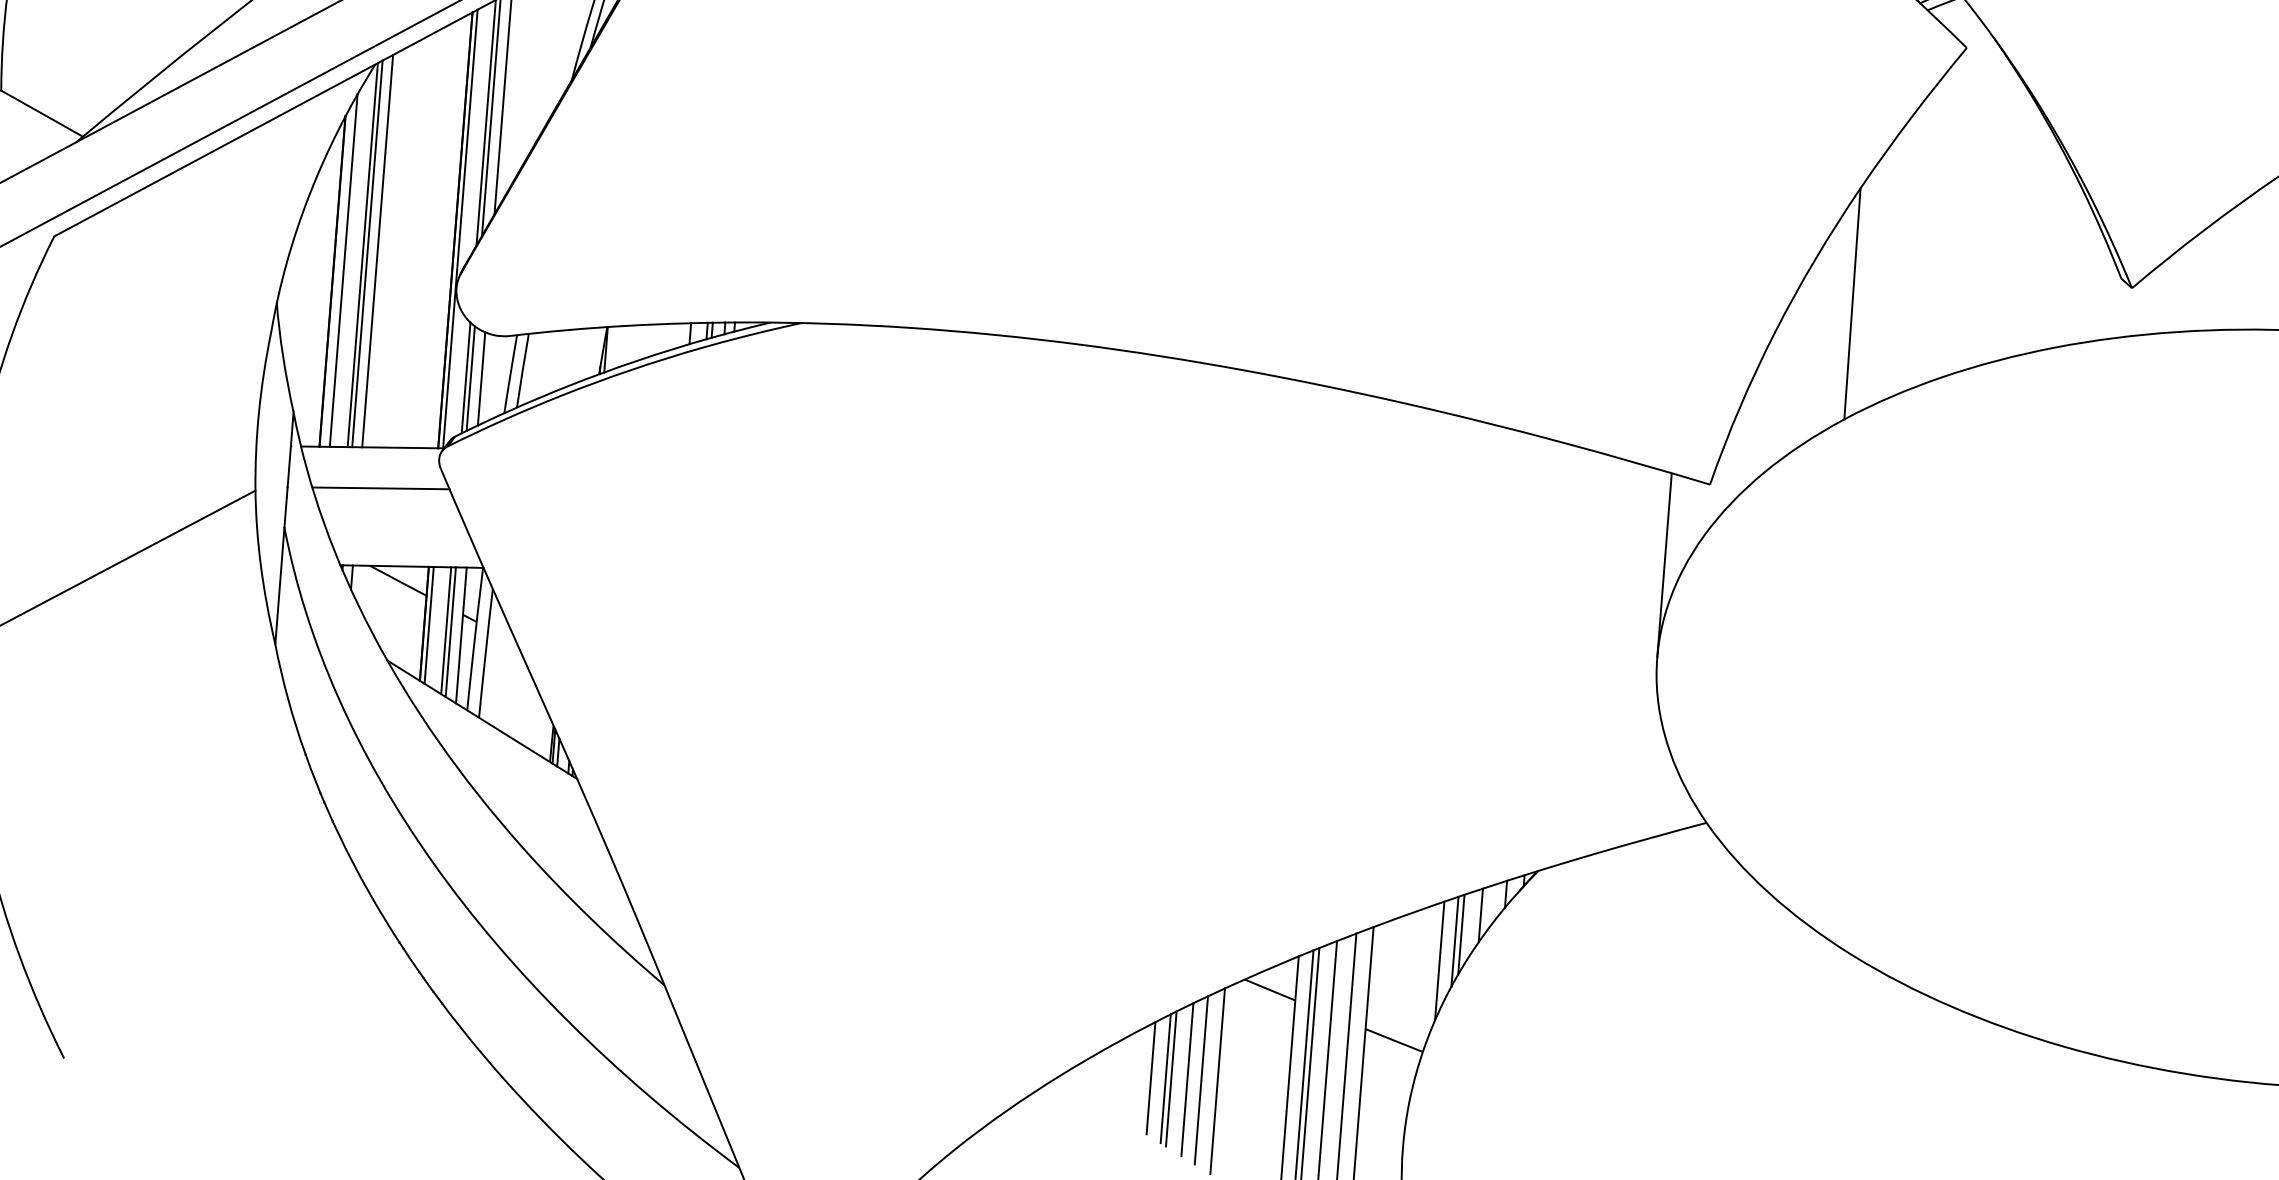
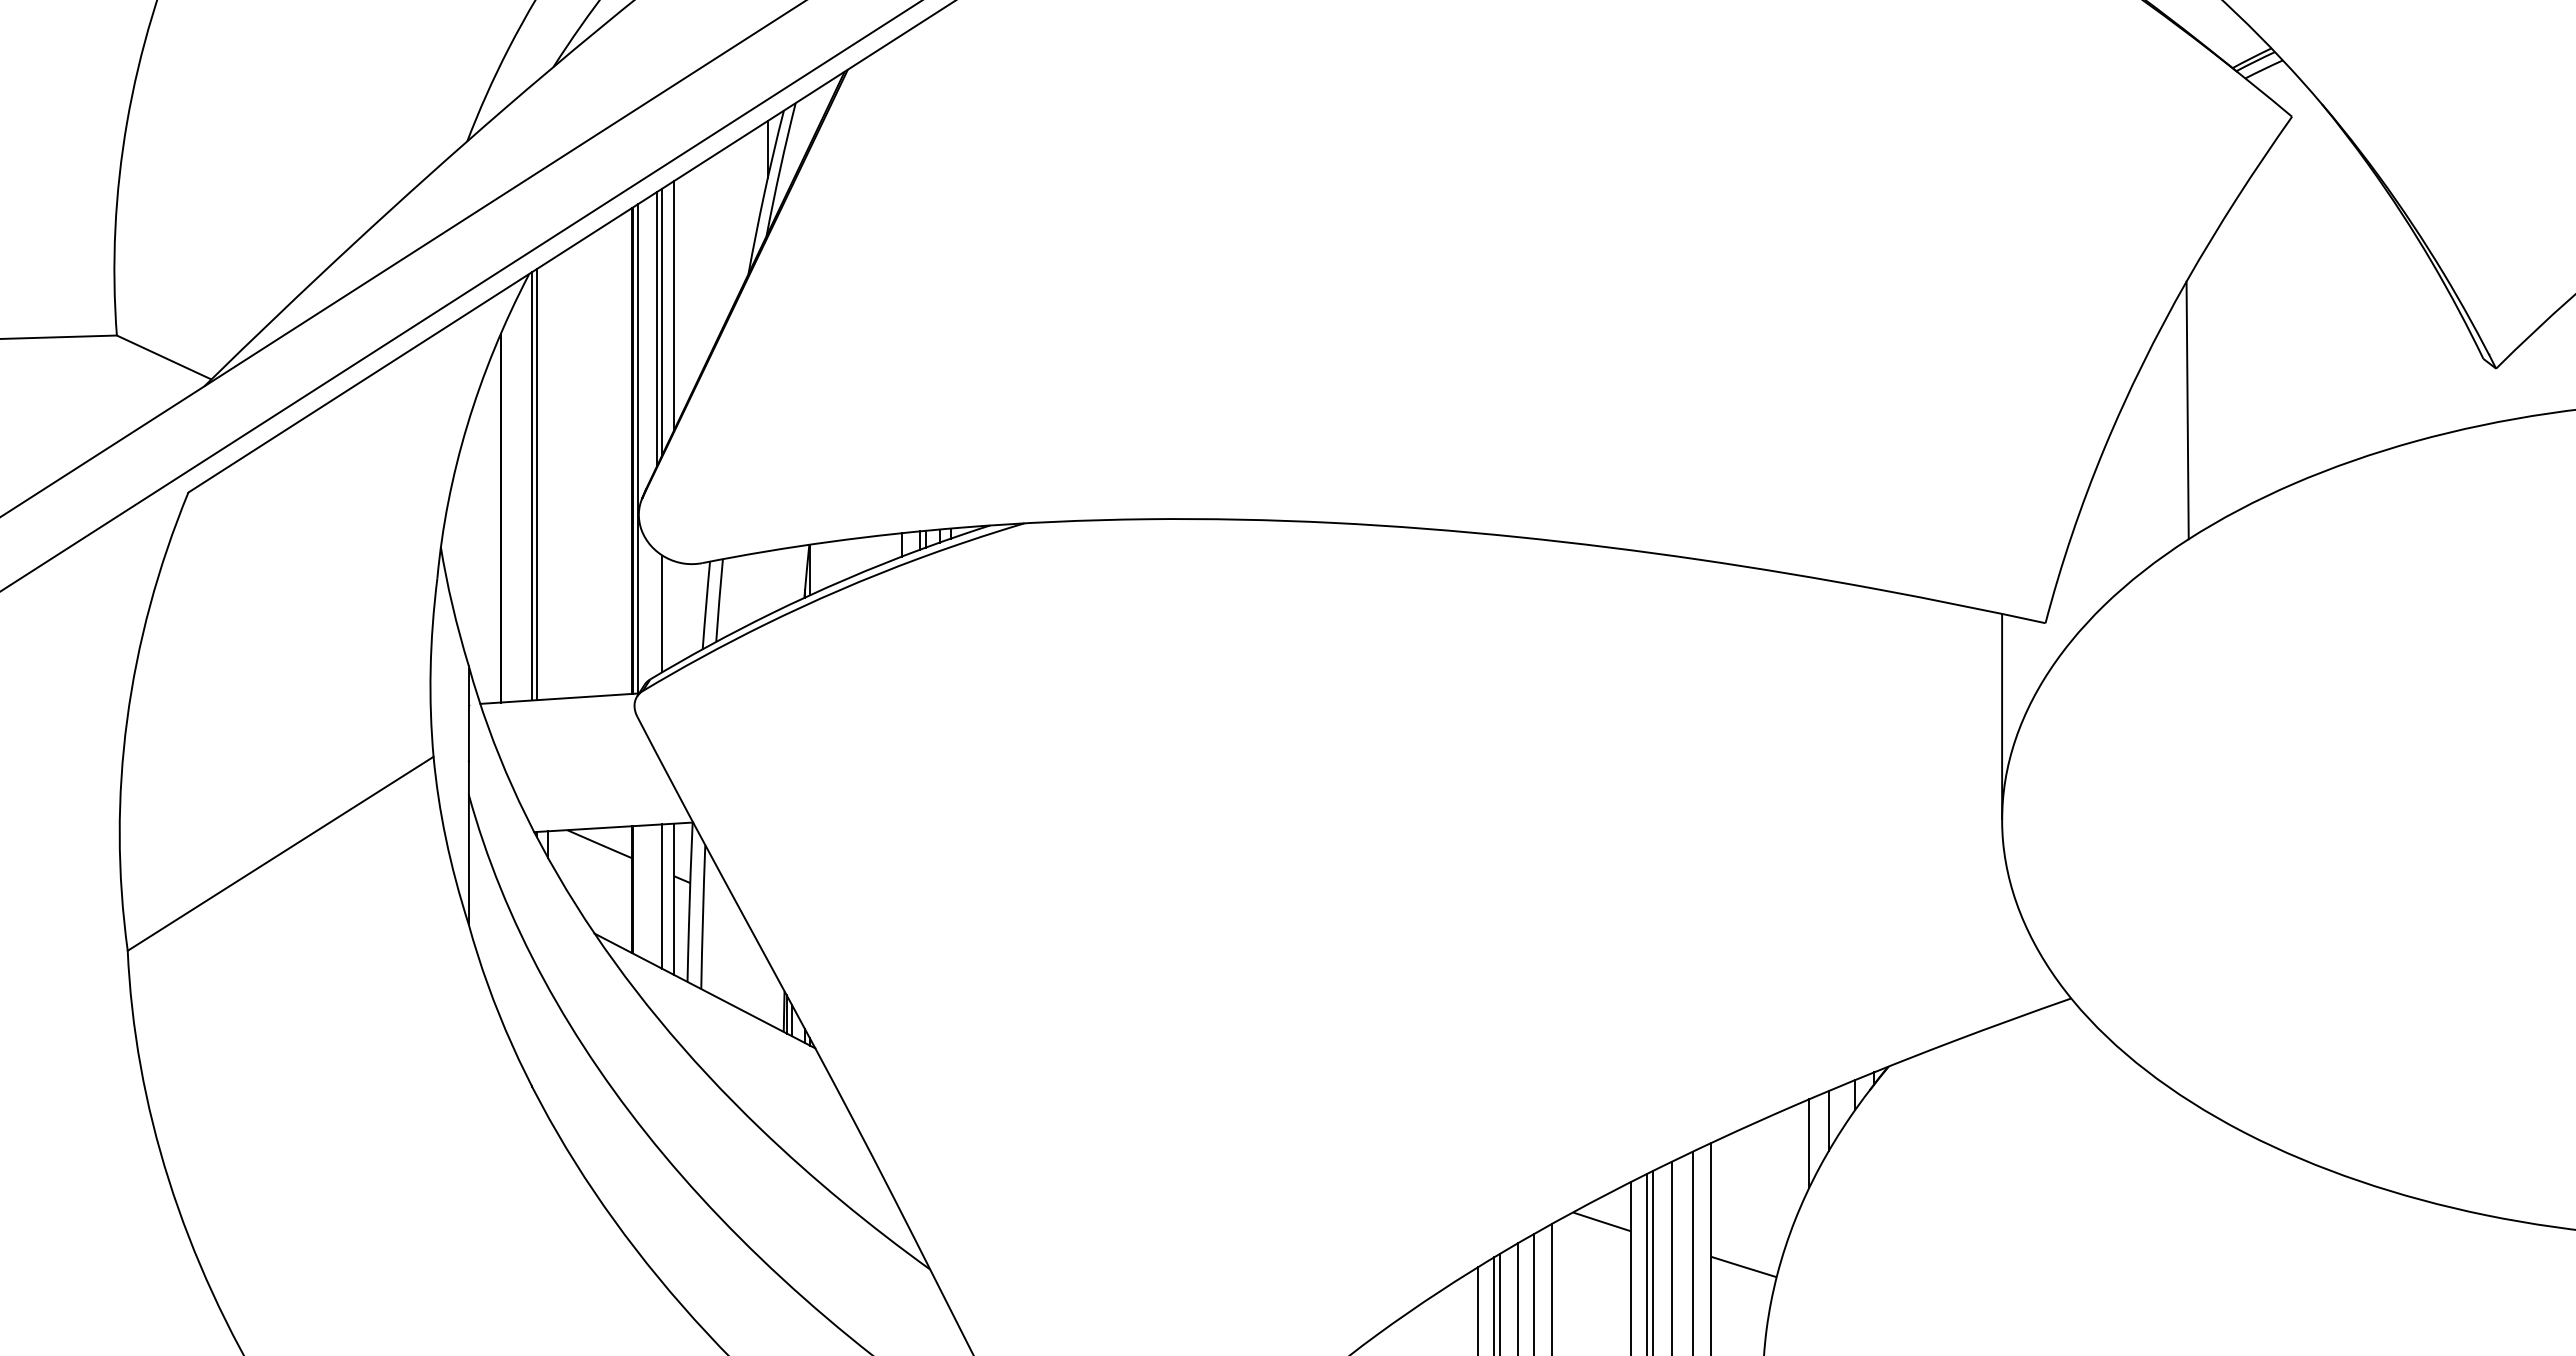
line: (377, 251) -> (548, 480), removed
line: (344, 270) -> (512, 504), removed
line: (466, 377) -> (657, 613), removed
line: (481, 379) -> (674, 613), removed
line: (380, 488) -> (572, 743), removed
line: (428, 624) -> (637, 890), removed
line: (446, 630) -> (657, 895), removed
line: (1454, 941) -> (1802, 1152), removed
line: (1439, 960) -> (1787, 1174), removed

